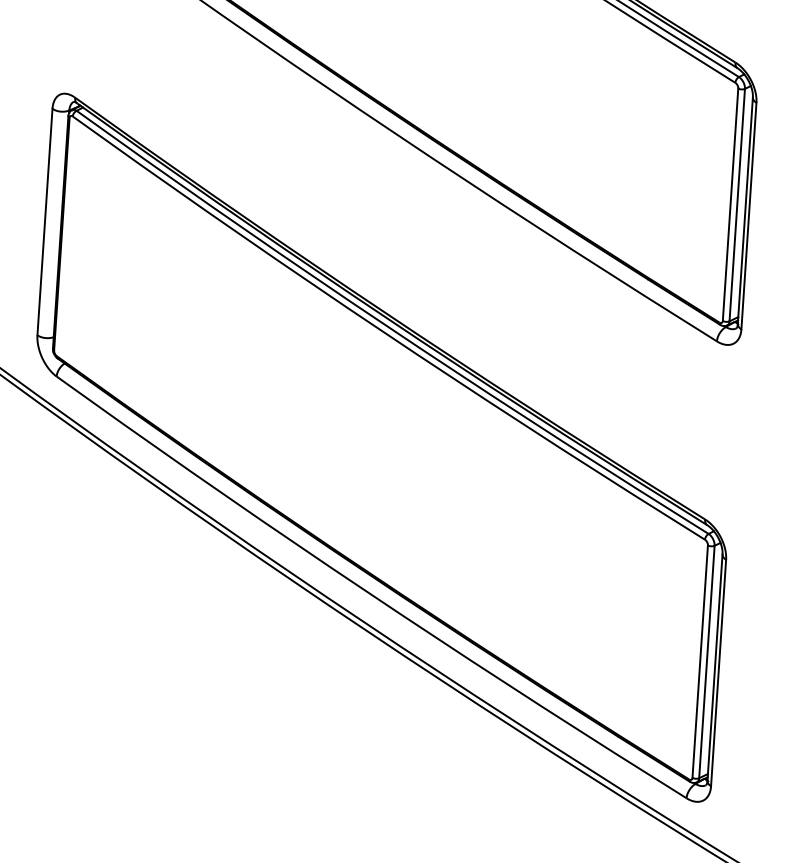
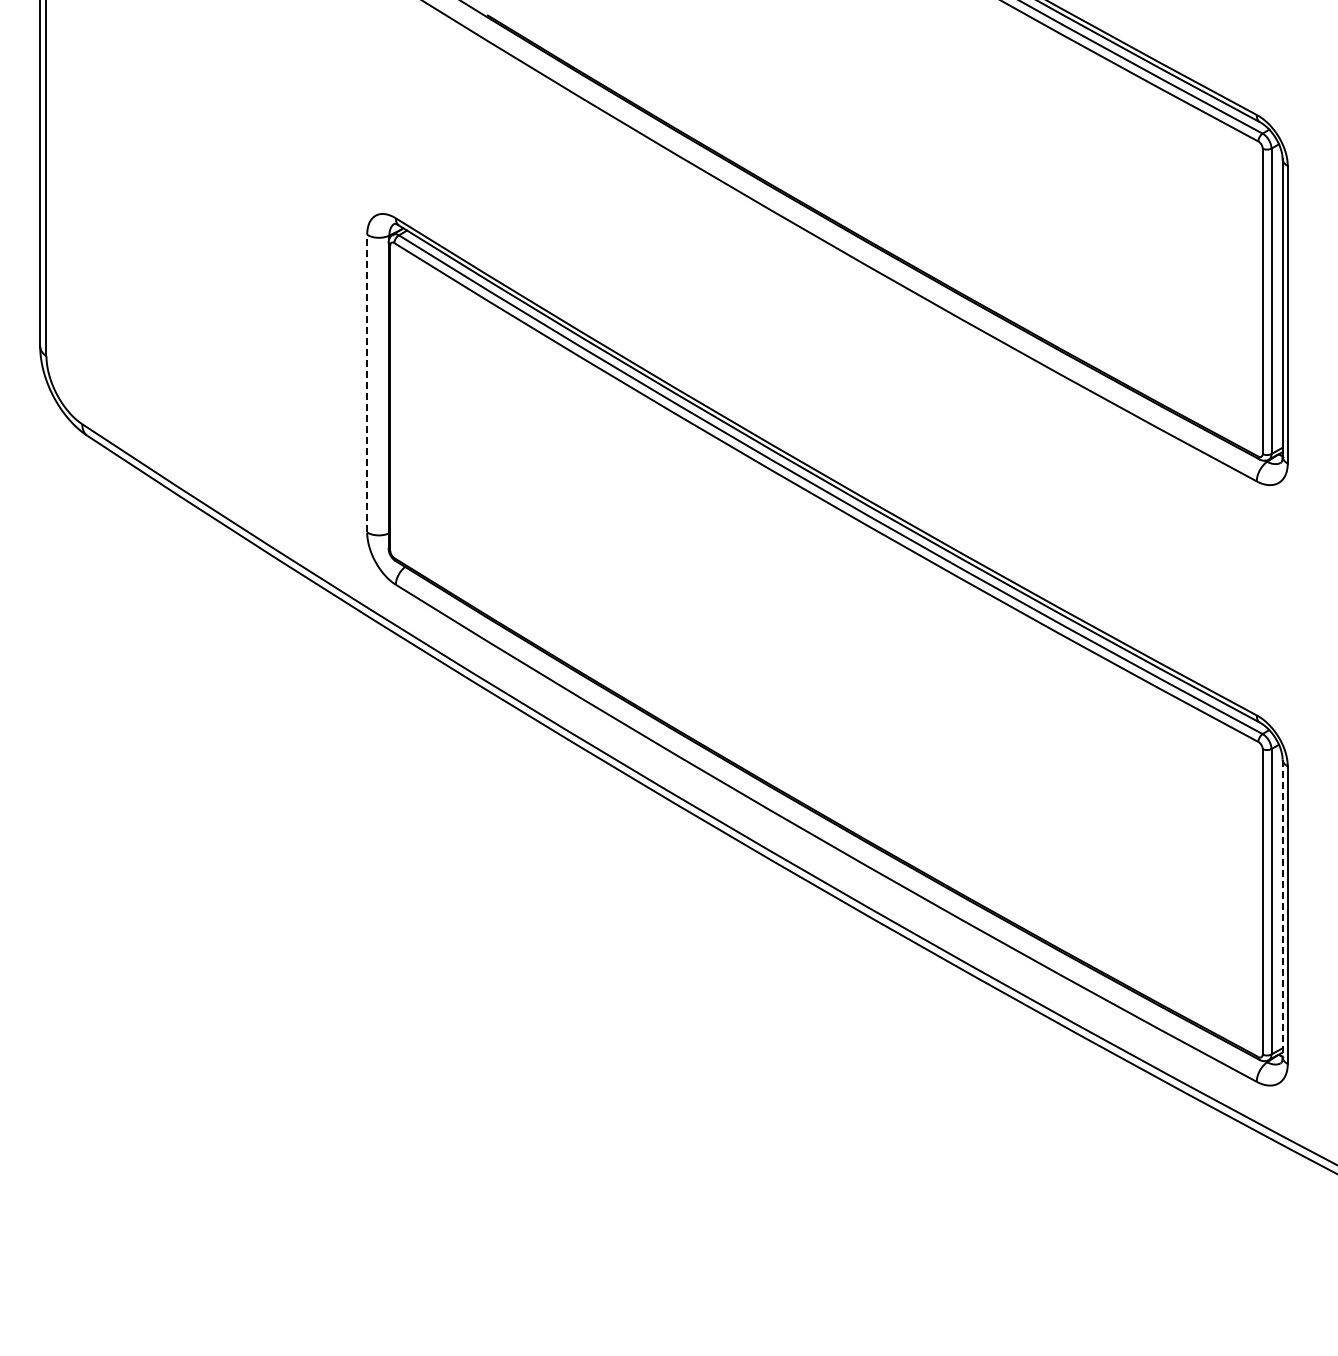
line: (45, 221) -> (367, 383), solid -> dashed
line: (714, 667) -> (1282, 908), solid -> dashed

